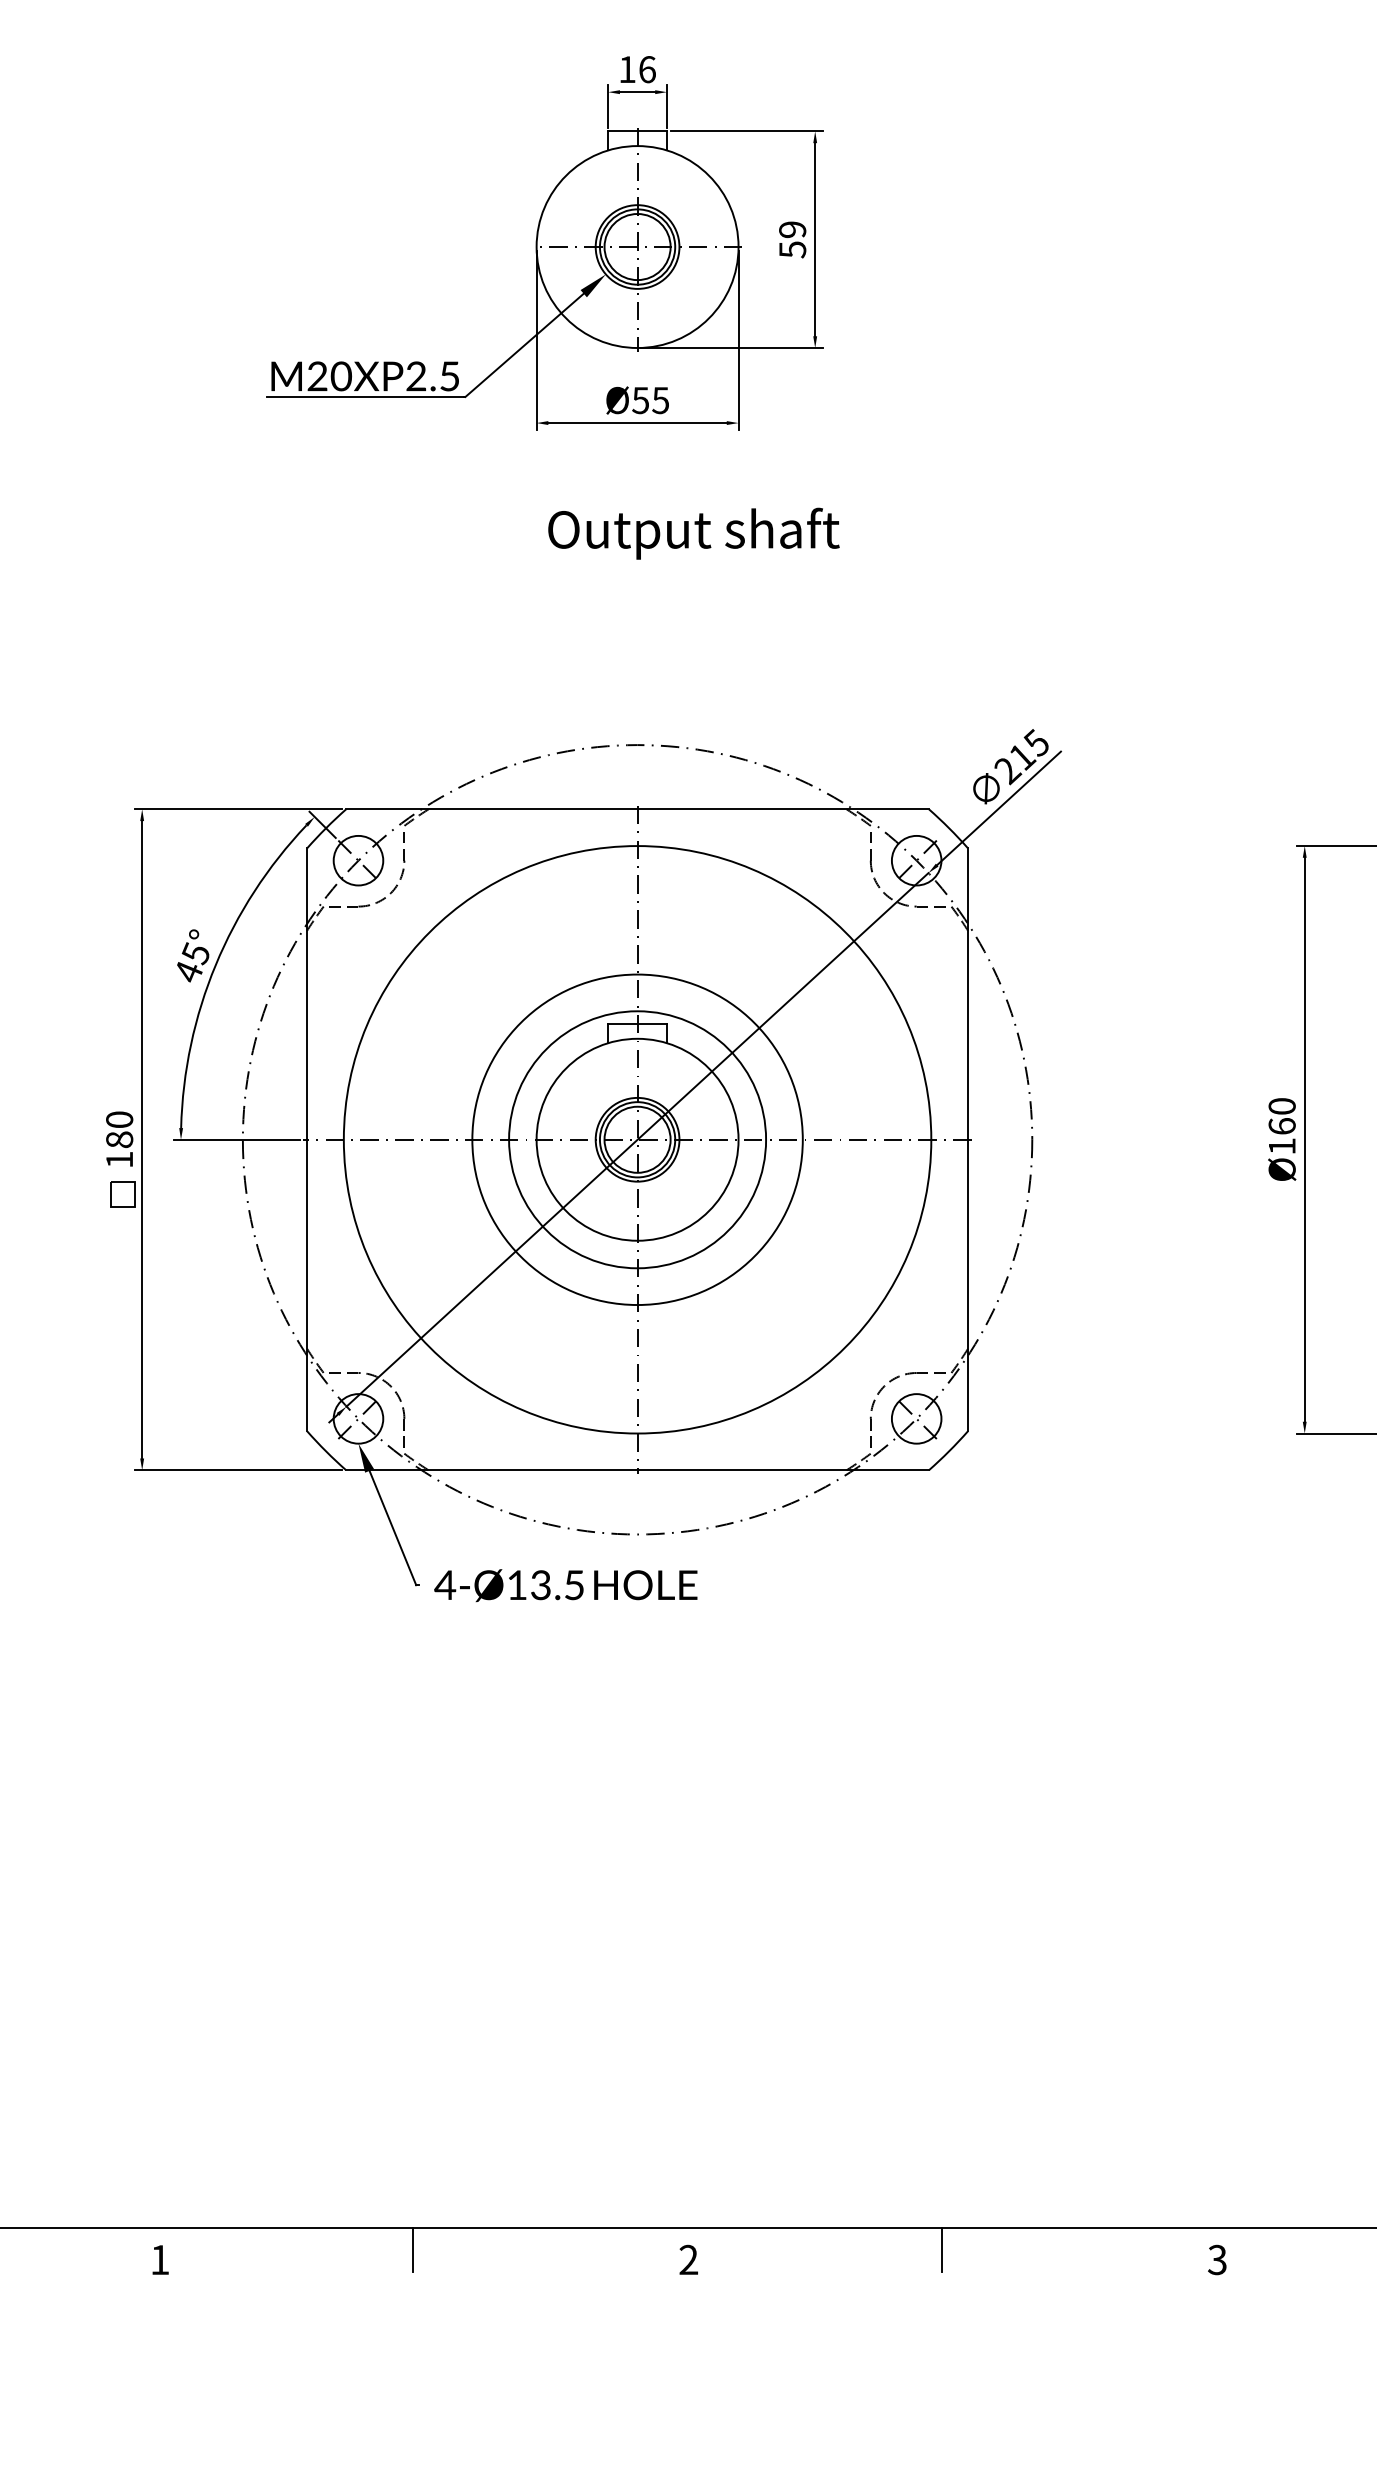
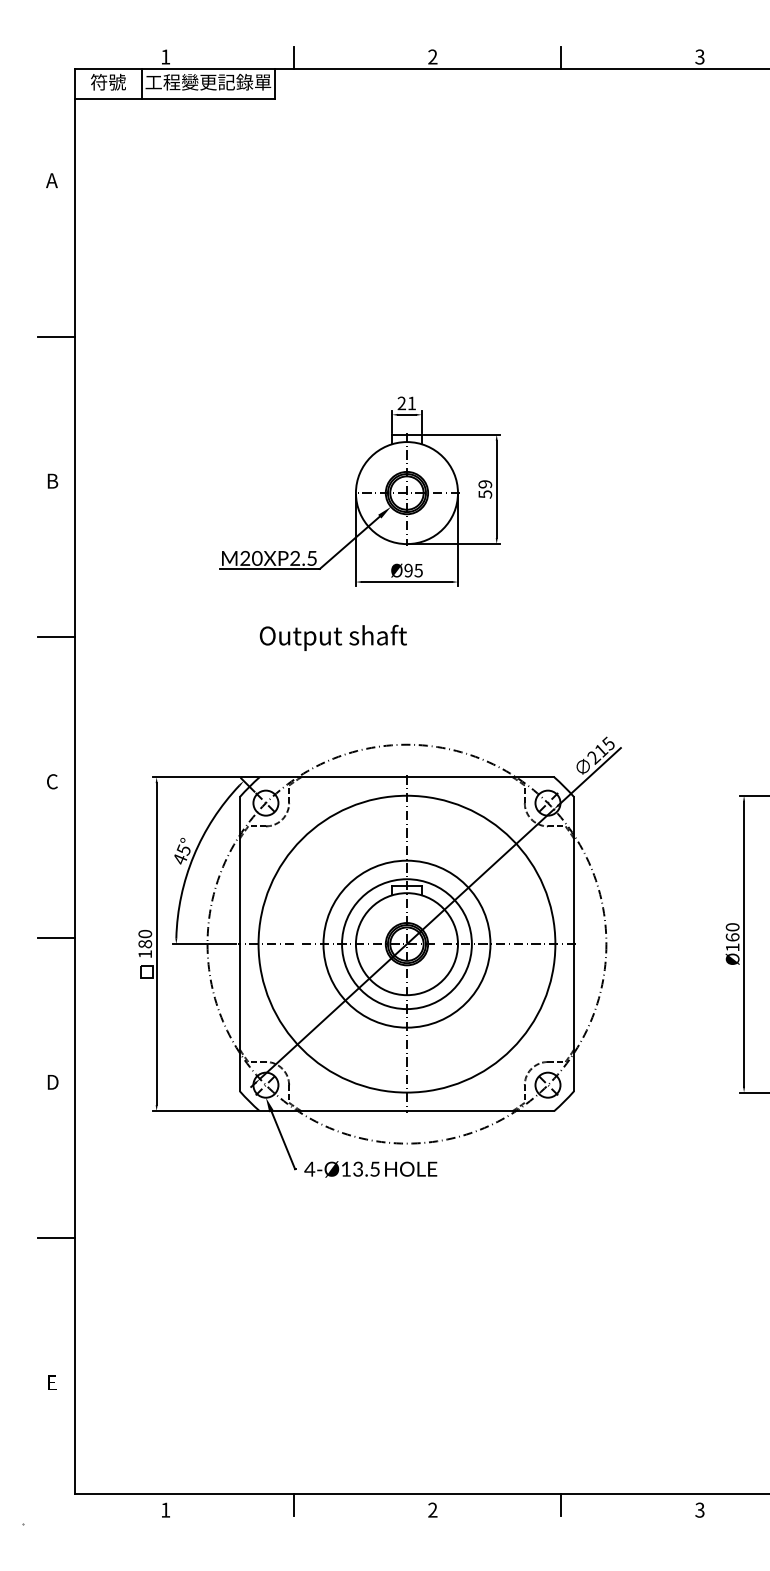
text: (636, 69) -> (406, 403), 16 -> 21
text: (640, 400) -> (408, 570), Ø55 -> Ø95
text: (692, 532) -> (332, 637), moved

